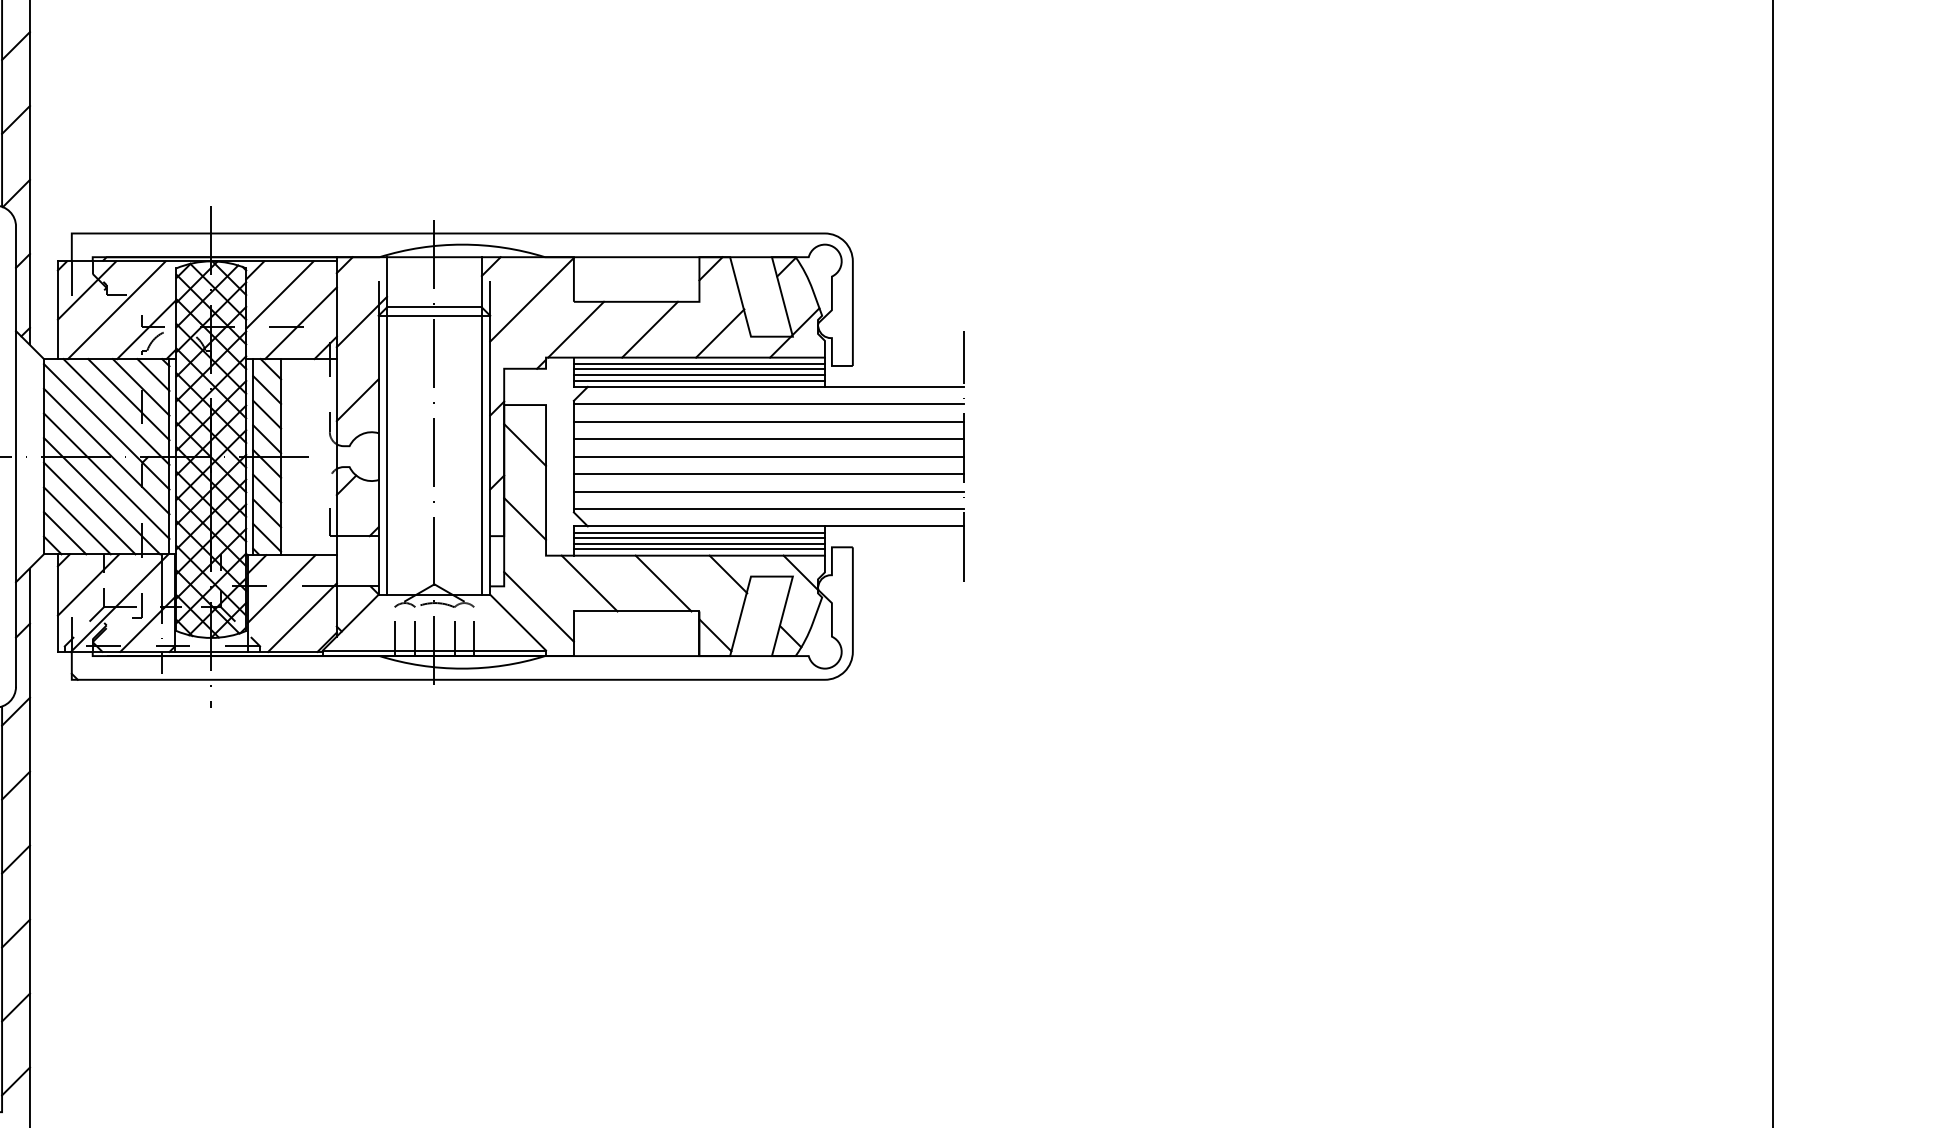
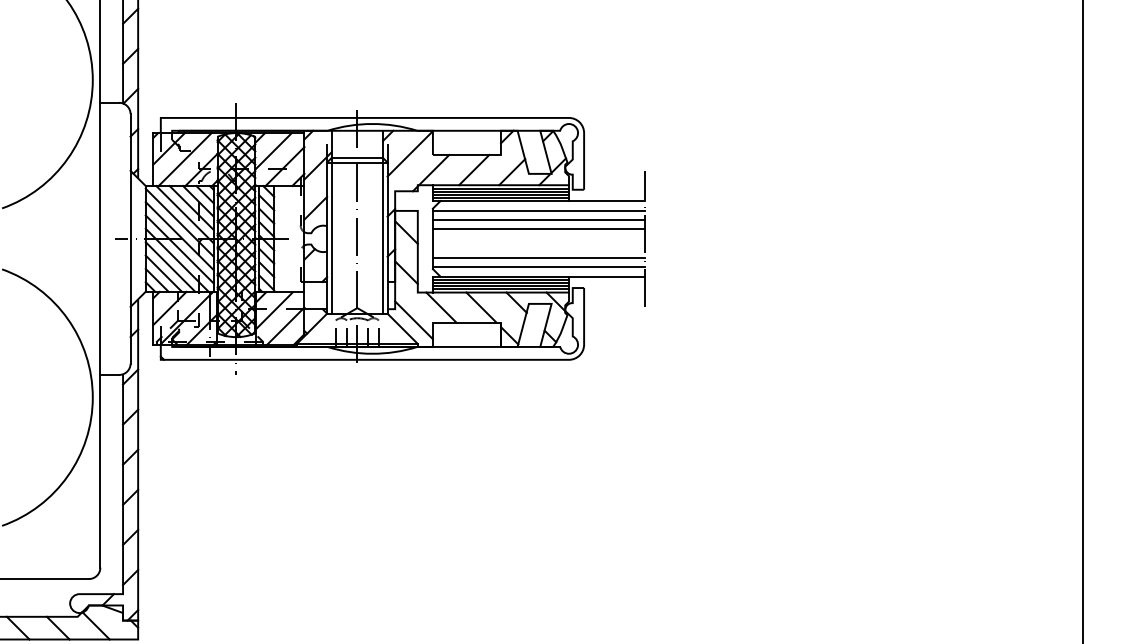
line: (768, 455) -> (538, 238), removed
line: (768, 474) -> (538, 248), removed

